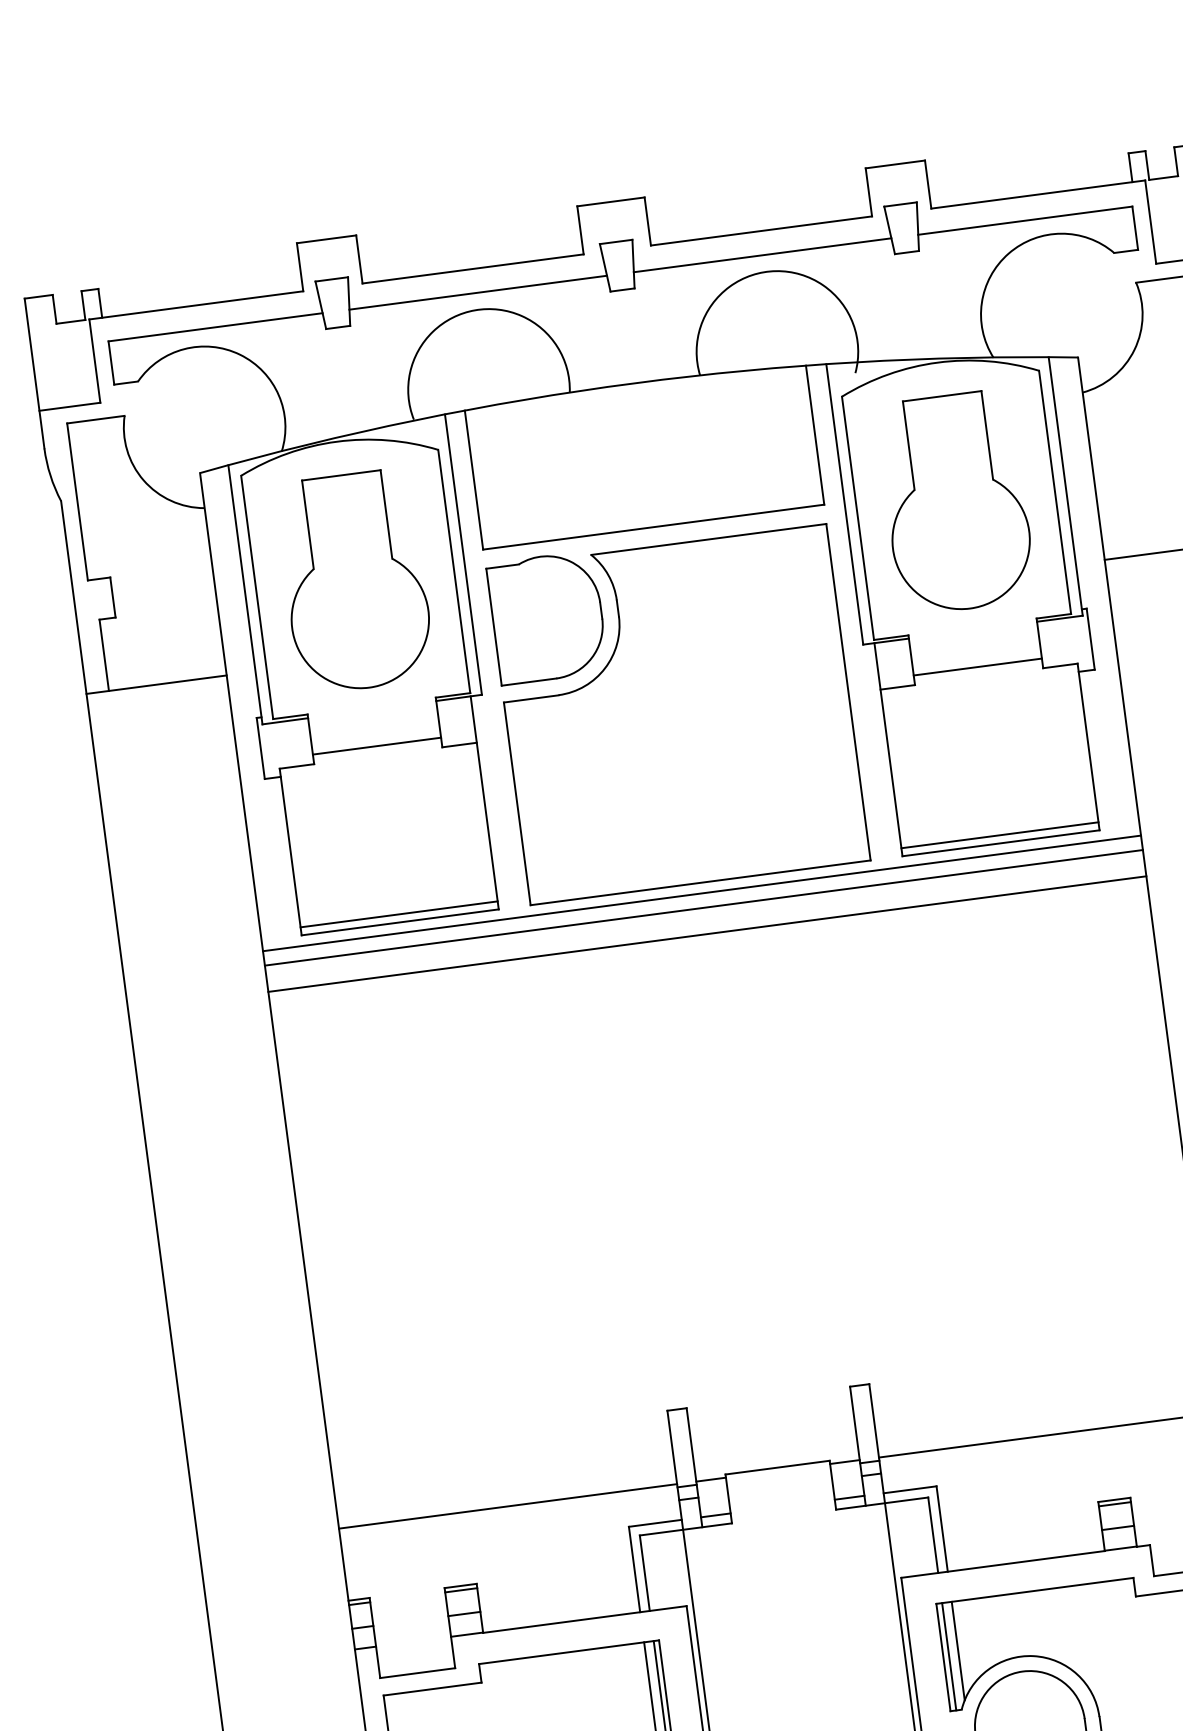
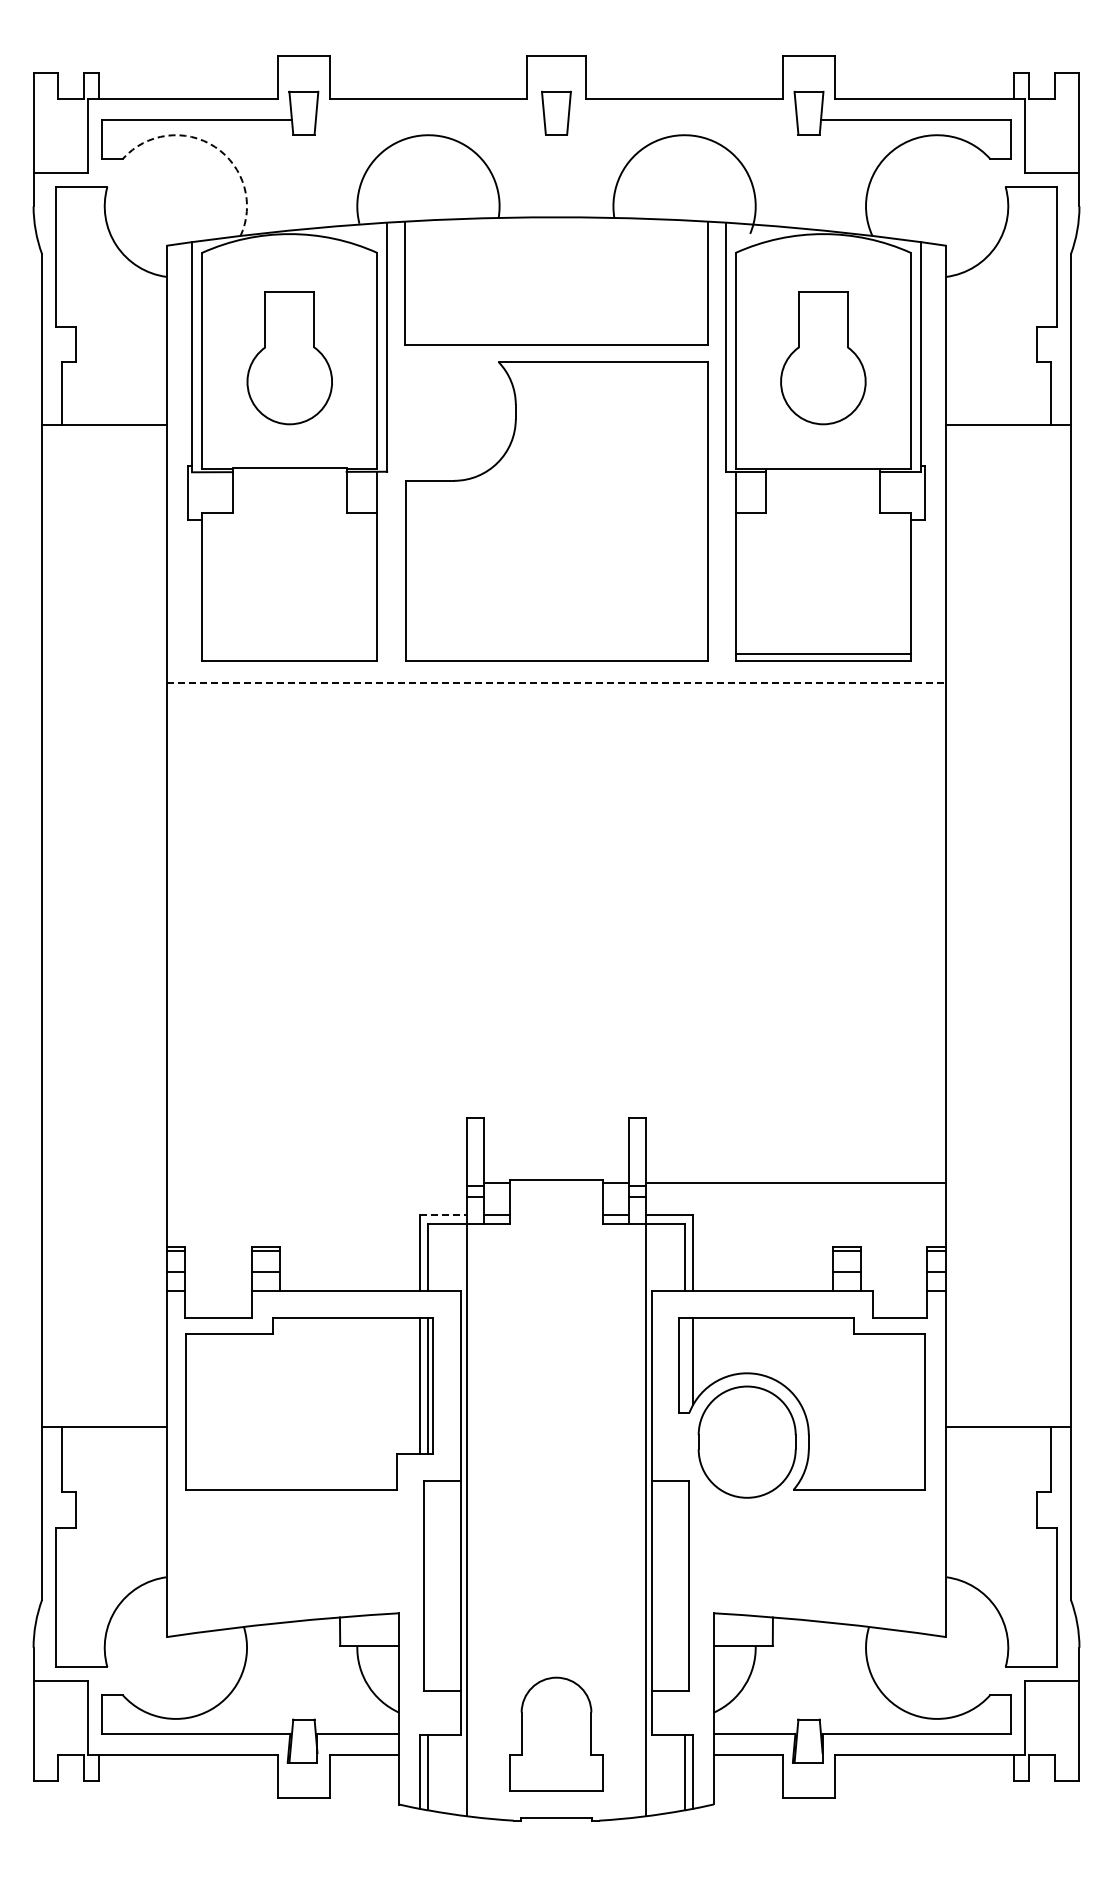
line: (762, 255) -> (682, 120), removed
line: (477, 293) -> (429, 120), removed
arc: (240, 355) -> (215, 147), solid -> dashed
part: (956, 502) -> (823, 358), size x0.7
part: (355, 581) -> (289, 358), size x0.7
part: (547, 617) -> (453, 411), removed
line: (978, 667) -> (823, 469), moved
line: (376, 746) -> (289, 468), moved
line: (702, 893) -> (556, 670), removed
line: (703, 908) -> (556, 683), solid -> dashed
line: (398, 913) -> (289, 653), removed
line: (707, 934) -> (556, 706), removed
line: (507, 1506) -> (316, 1183), removed
line: (655, 1522) -> (443, 1214), solid -> dashed
line: (949, 1655) -> (684, 1364), removed

